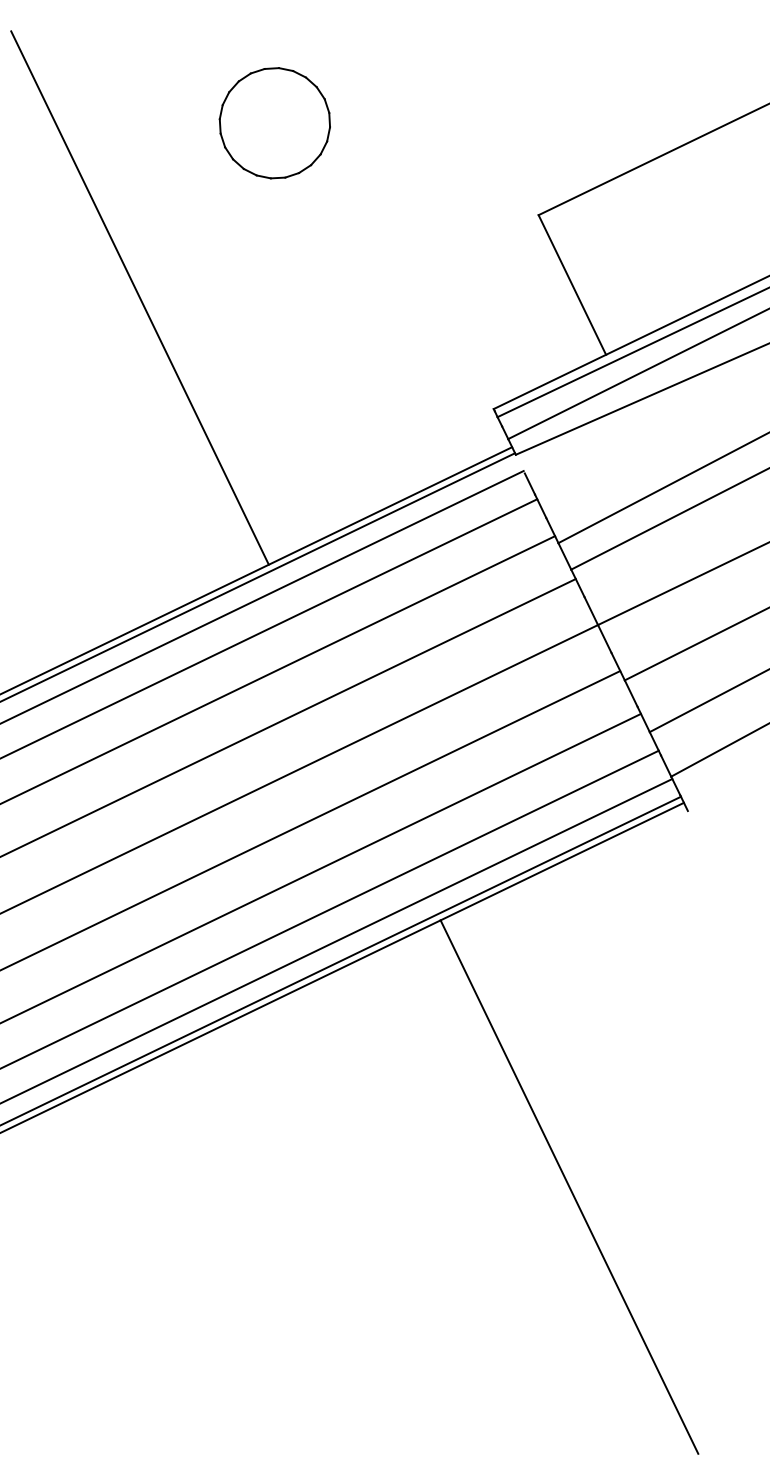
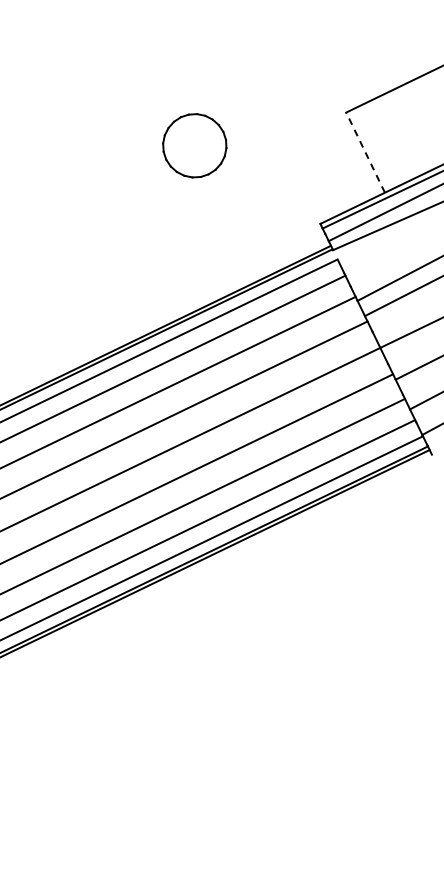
part: (274, 122) -> (194, 145), moved
line: (572, 284) -> (365, 152), solid -> dashed
line: (140, 298) -> (117, 160), removed
line: (568, 1186) -> (363, 670), removed

